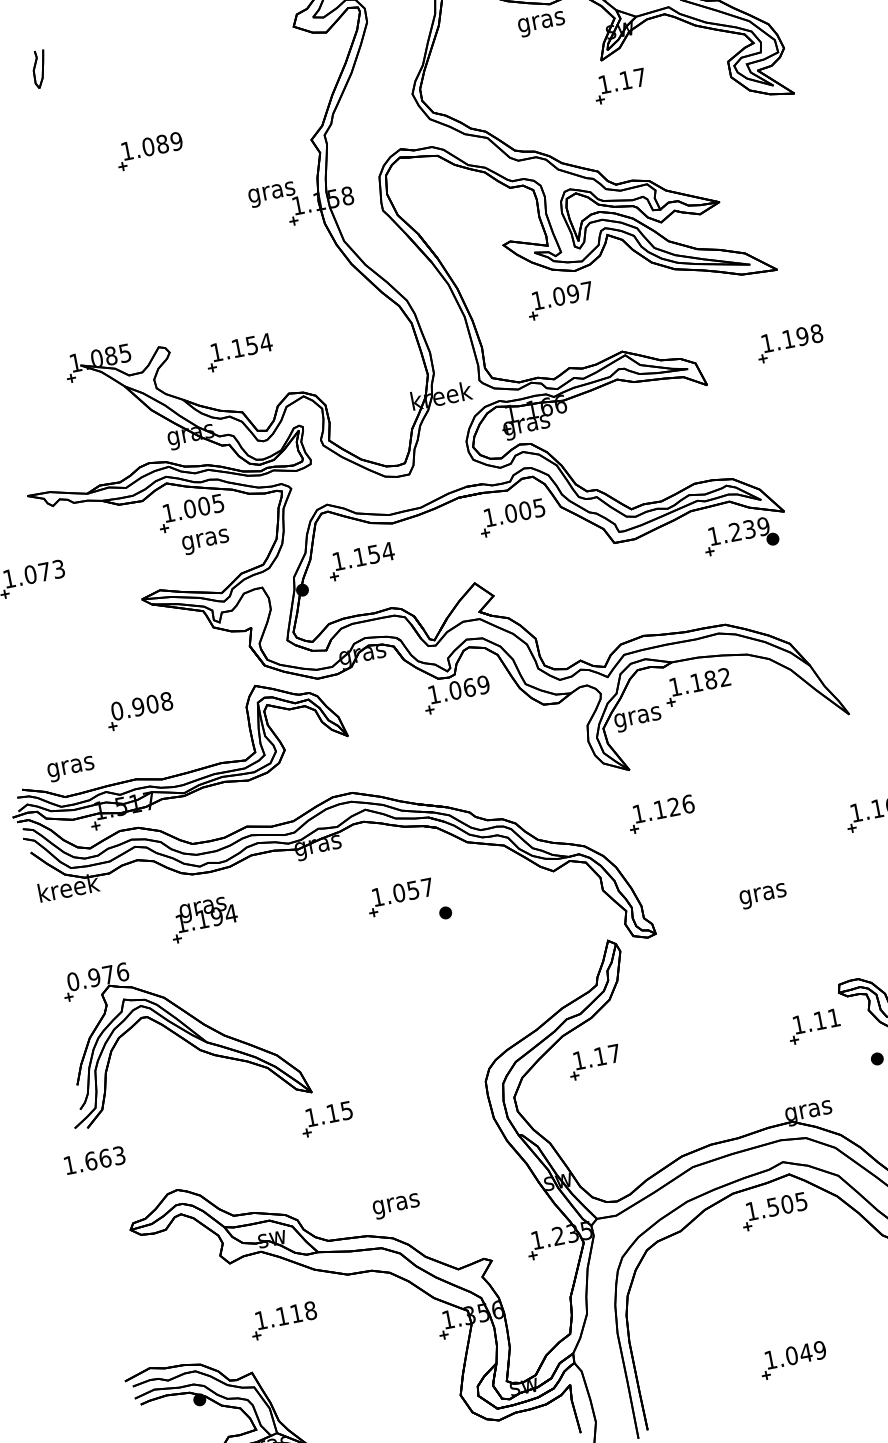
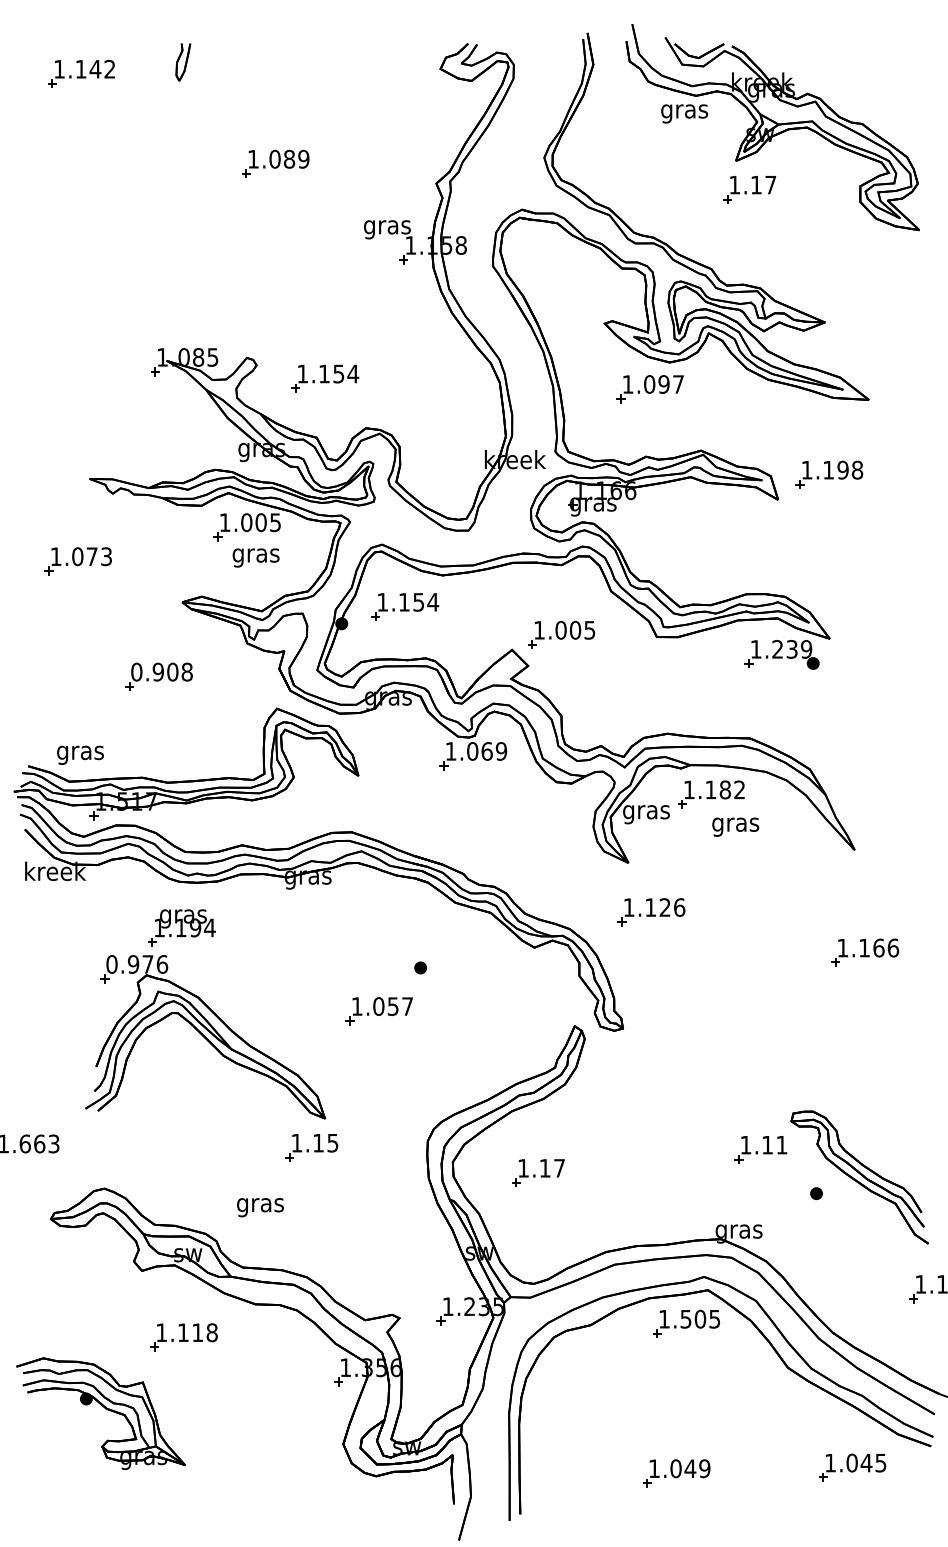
part: (790, 343) -> (829, 474), moved
part: (512, 517) -> (561, 634), moved
part: (139, 711) -> (158, 676), moved
text: (763, 895) -> (735, 826), moved
part: (399, 897) -> (378, 1011), moved
part: (179, 1035) -> (205, 1037), moved
part: (594, 1061) -> (538, 1172), moved
part: (326, 1118) -> (311, 1147), moved
text: (396, 1206) -> (260, 1207), moved

